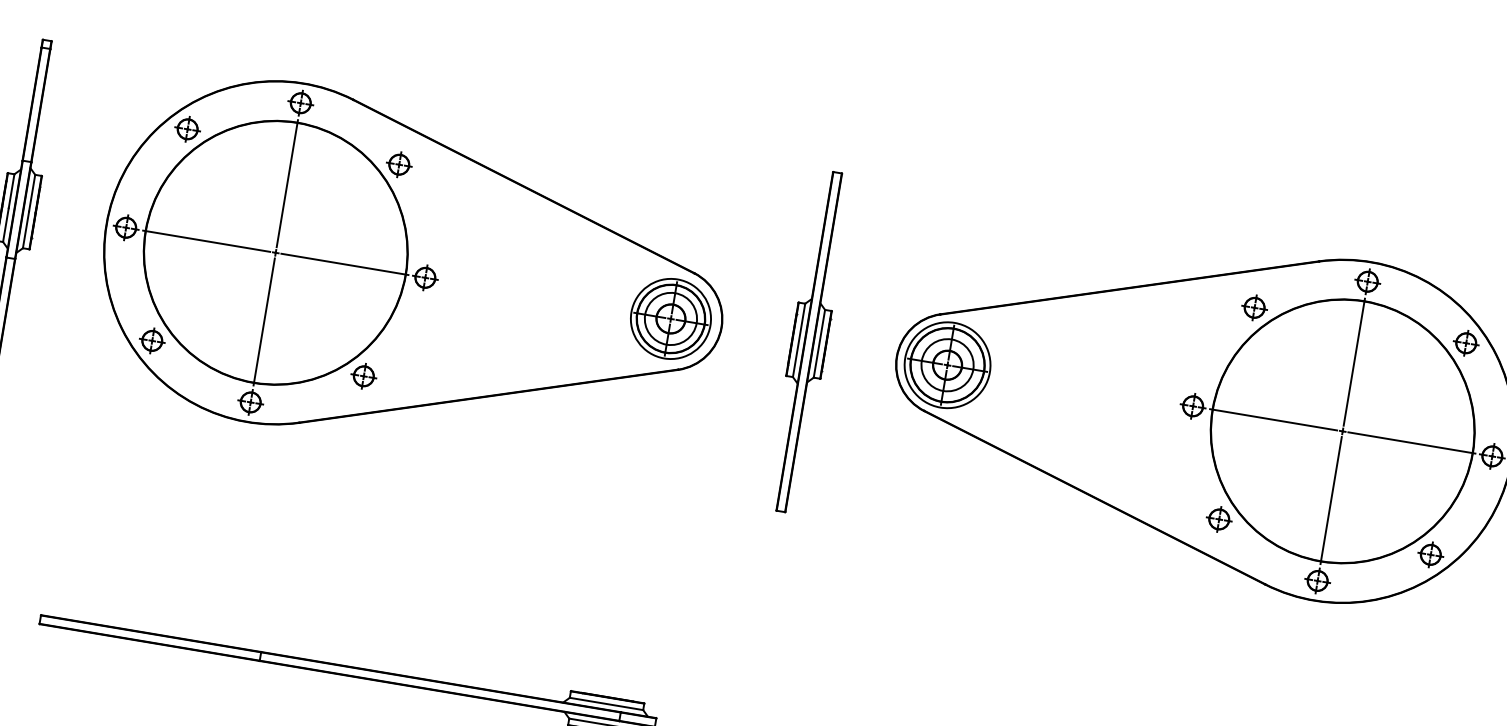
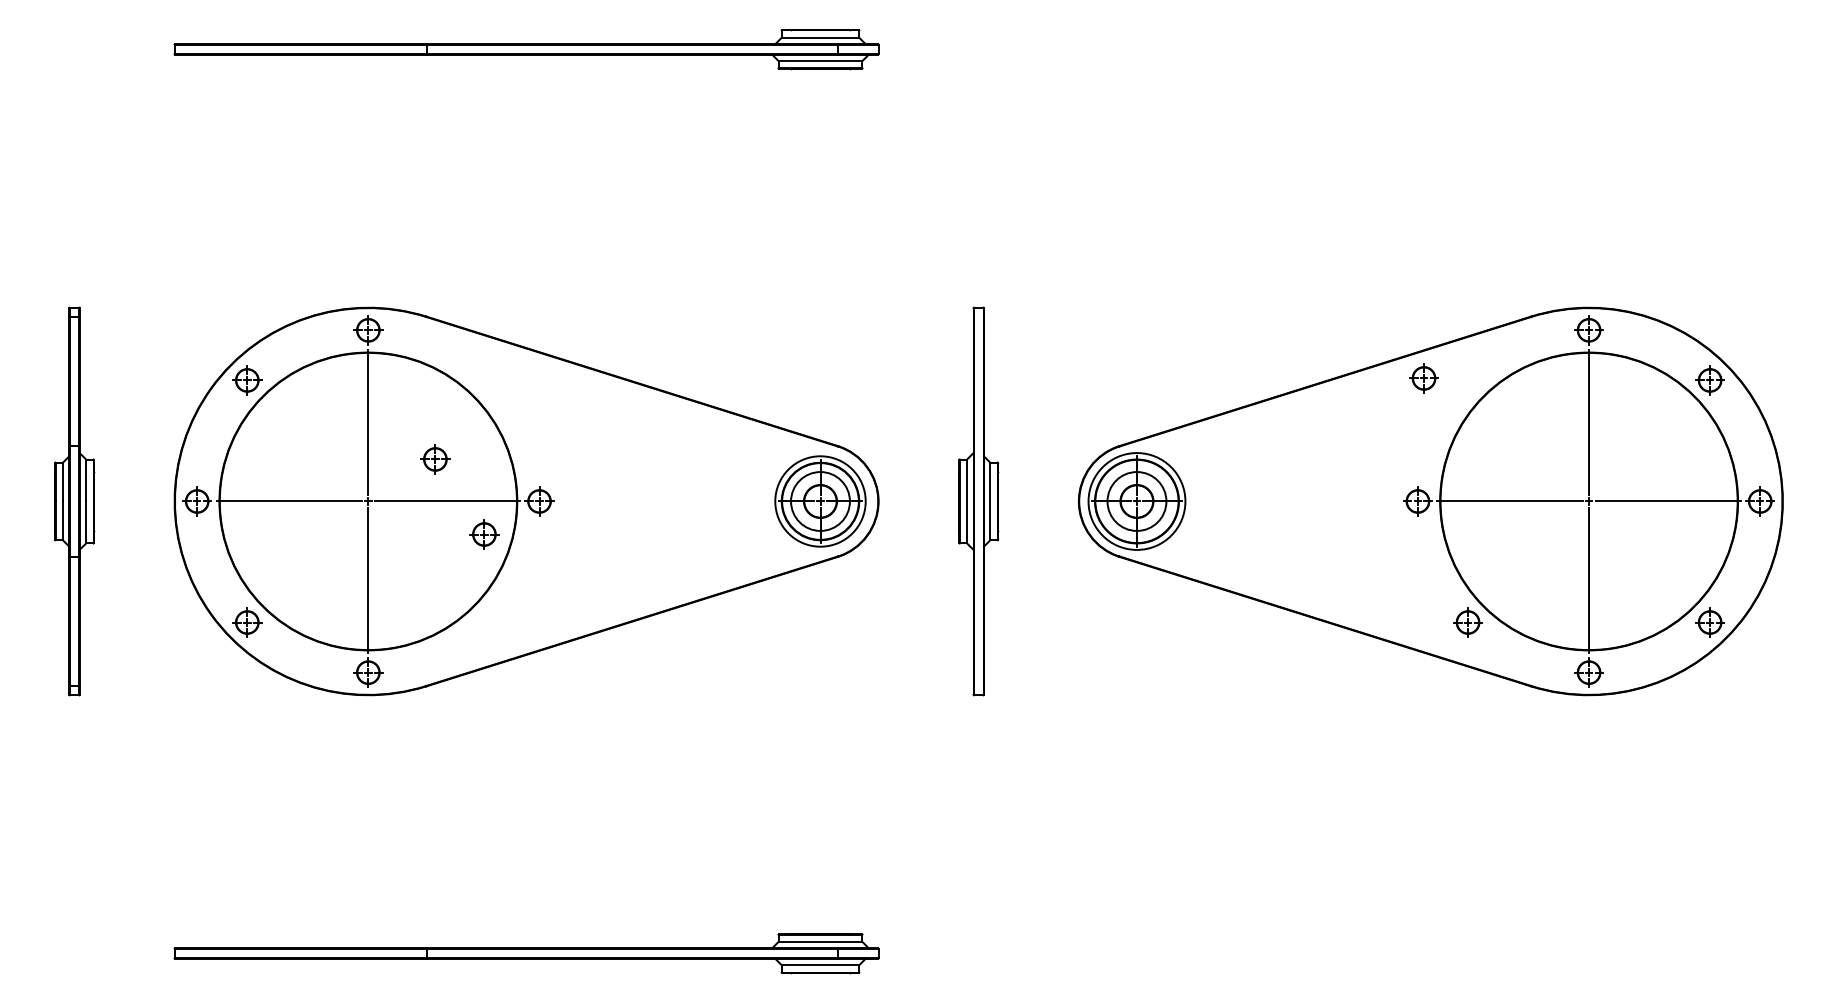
part: (399, 164) -> (435, 459), moved
part: (1254, 307) -> (1423, 378), moved
part: (363, 376) -> (484, 534), moved

